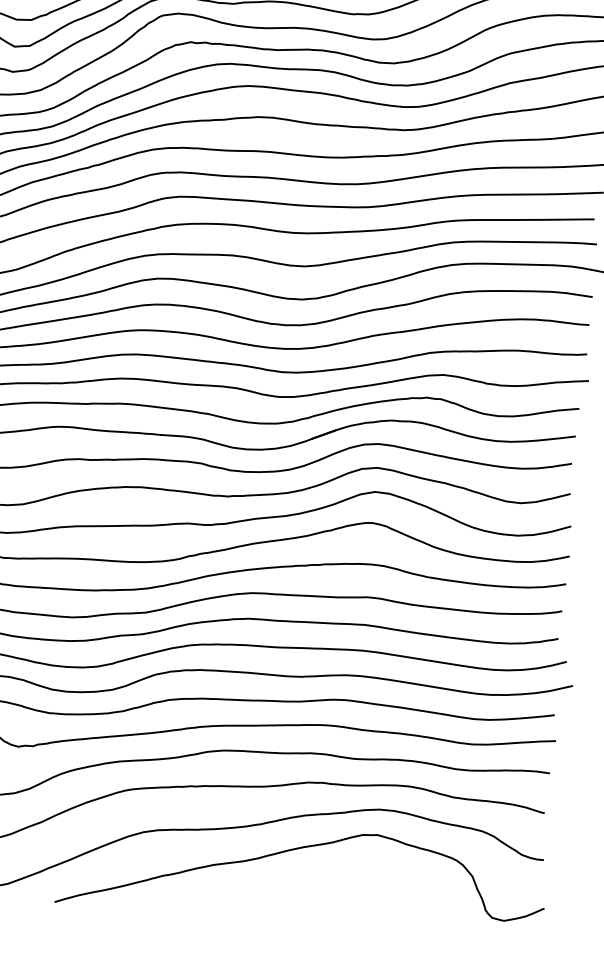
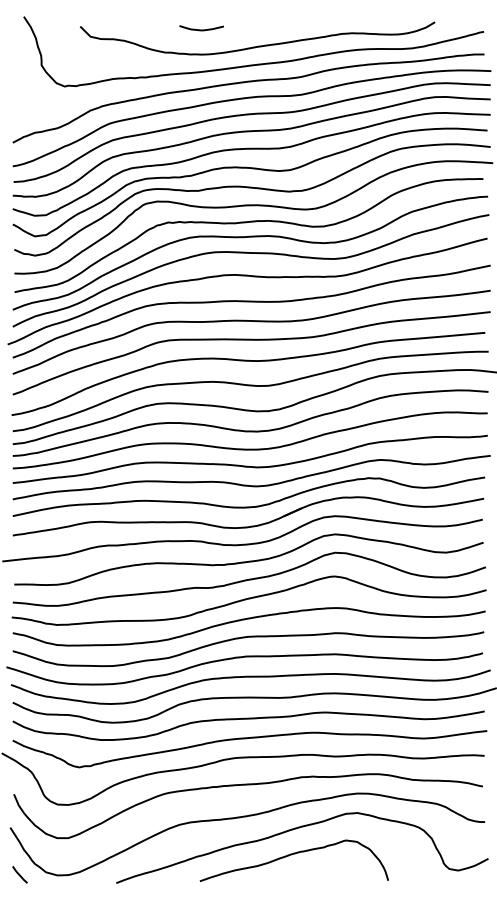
curve: (286, 883) -> (291, 855), added

